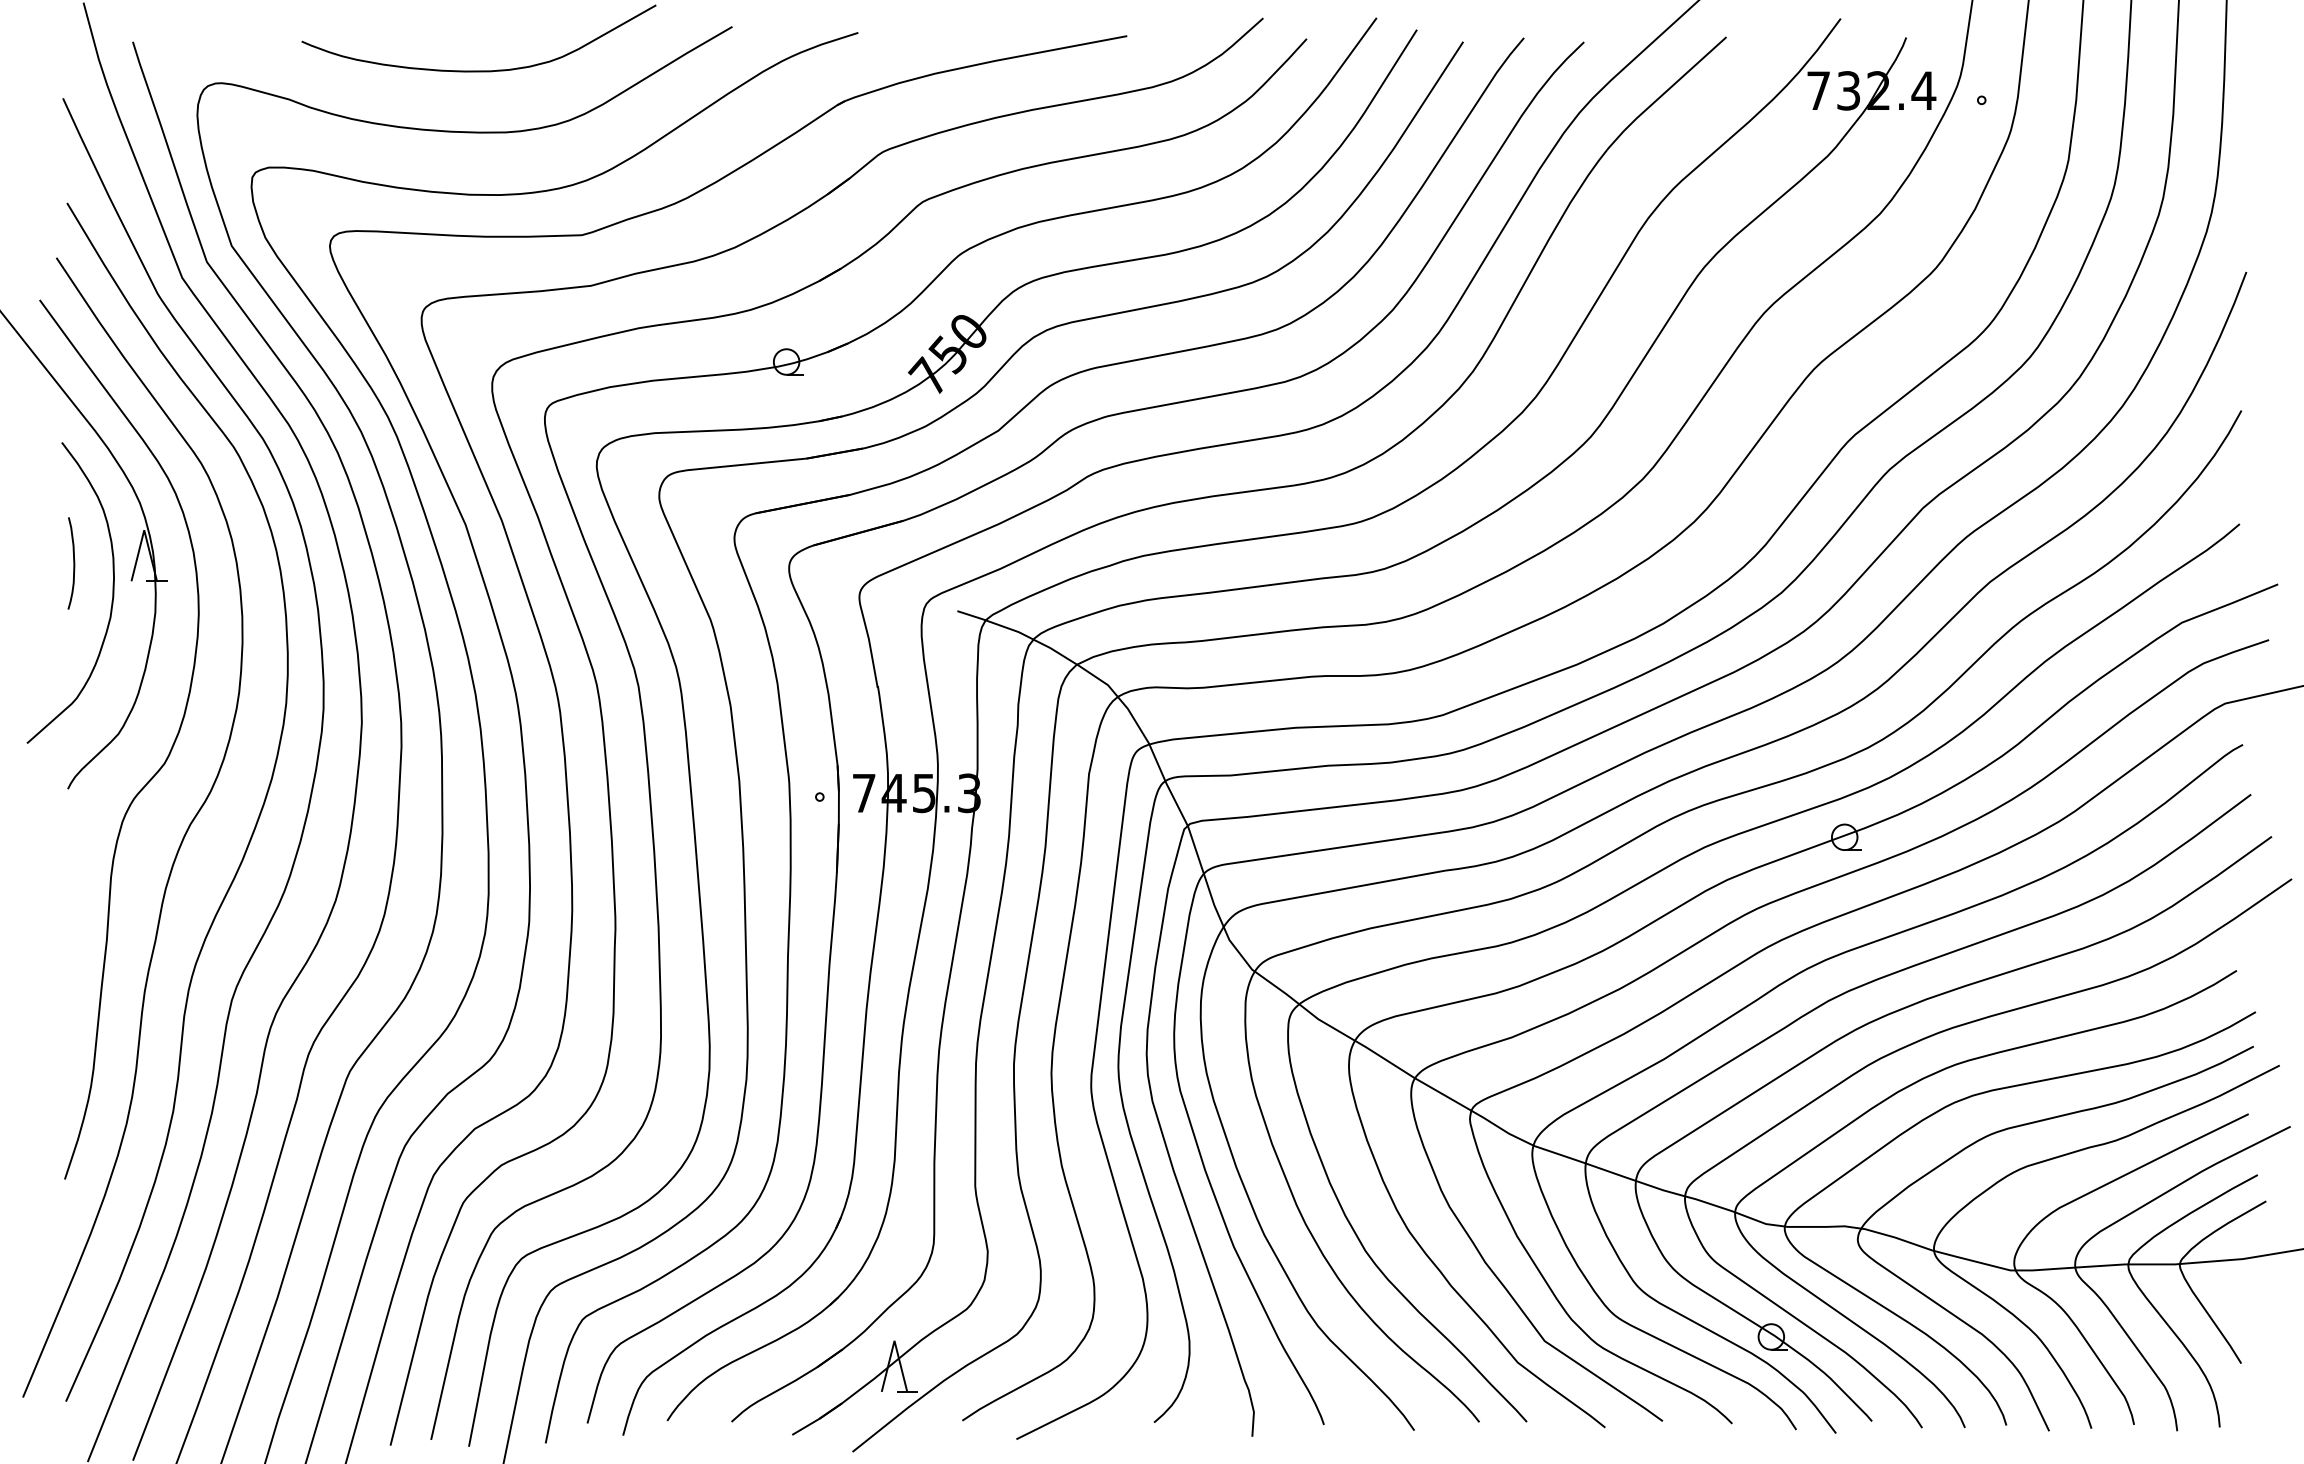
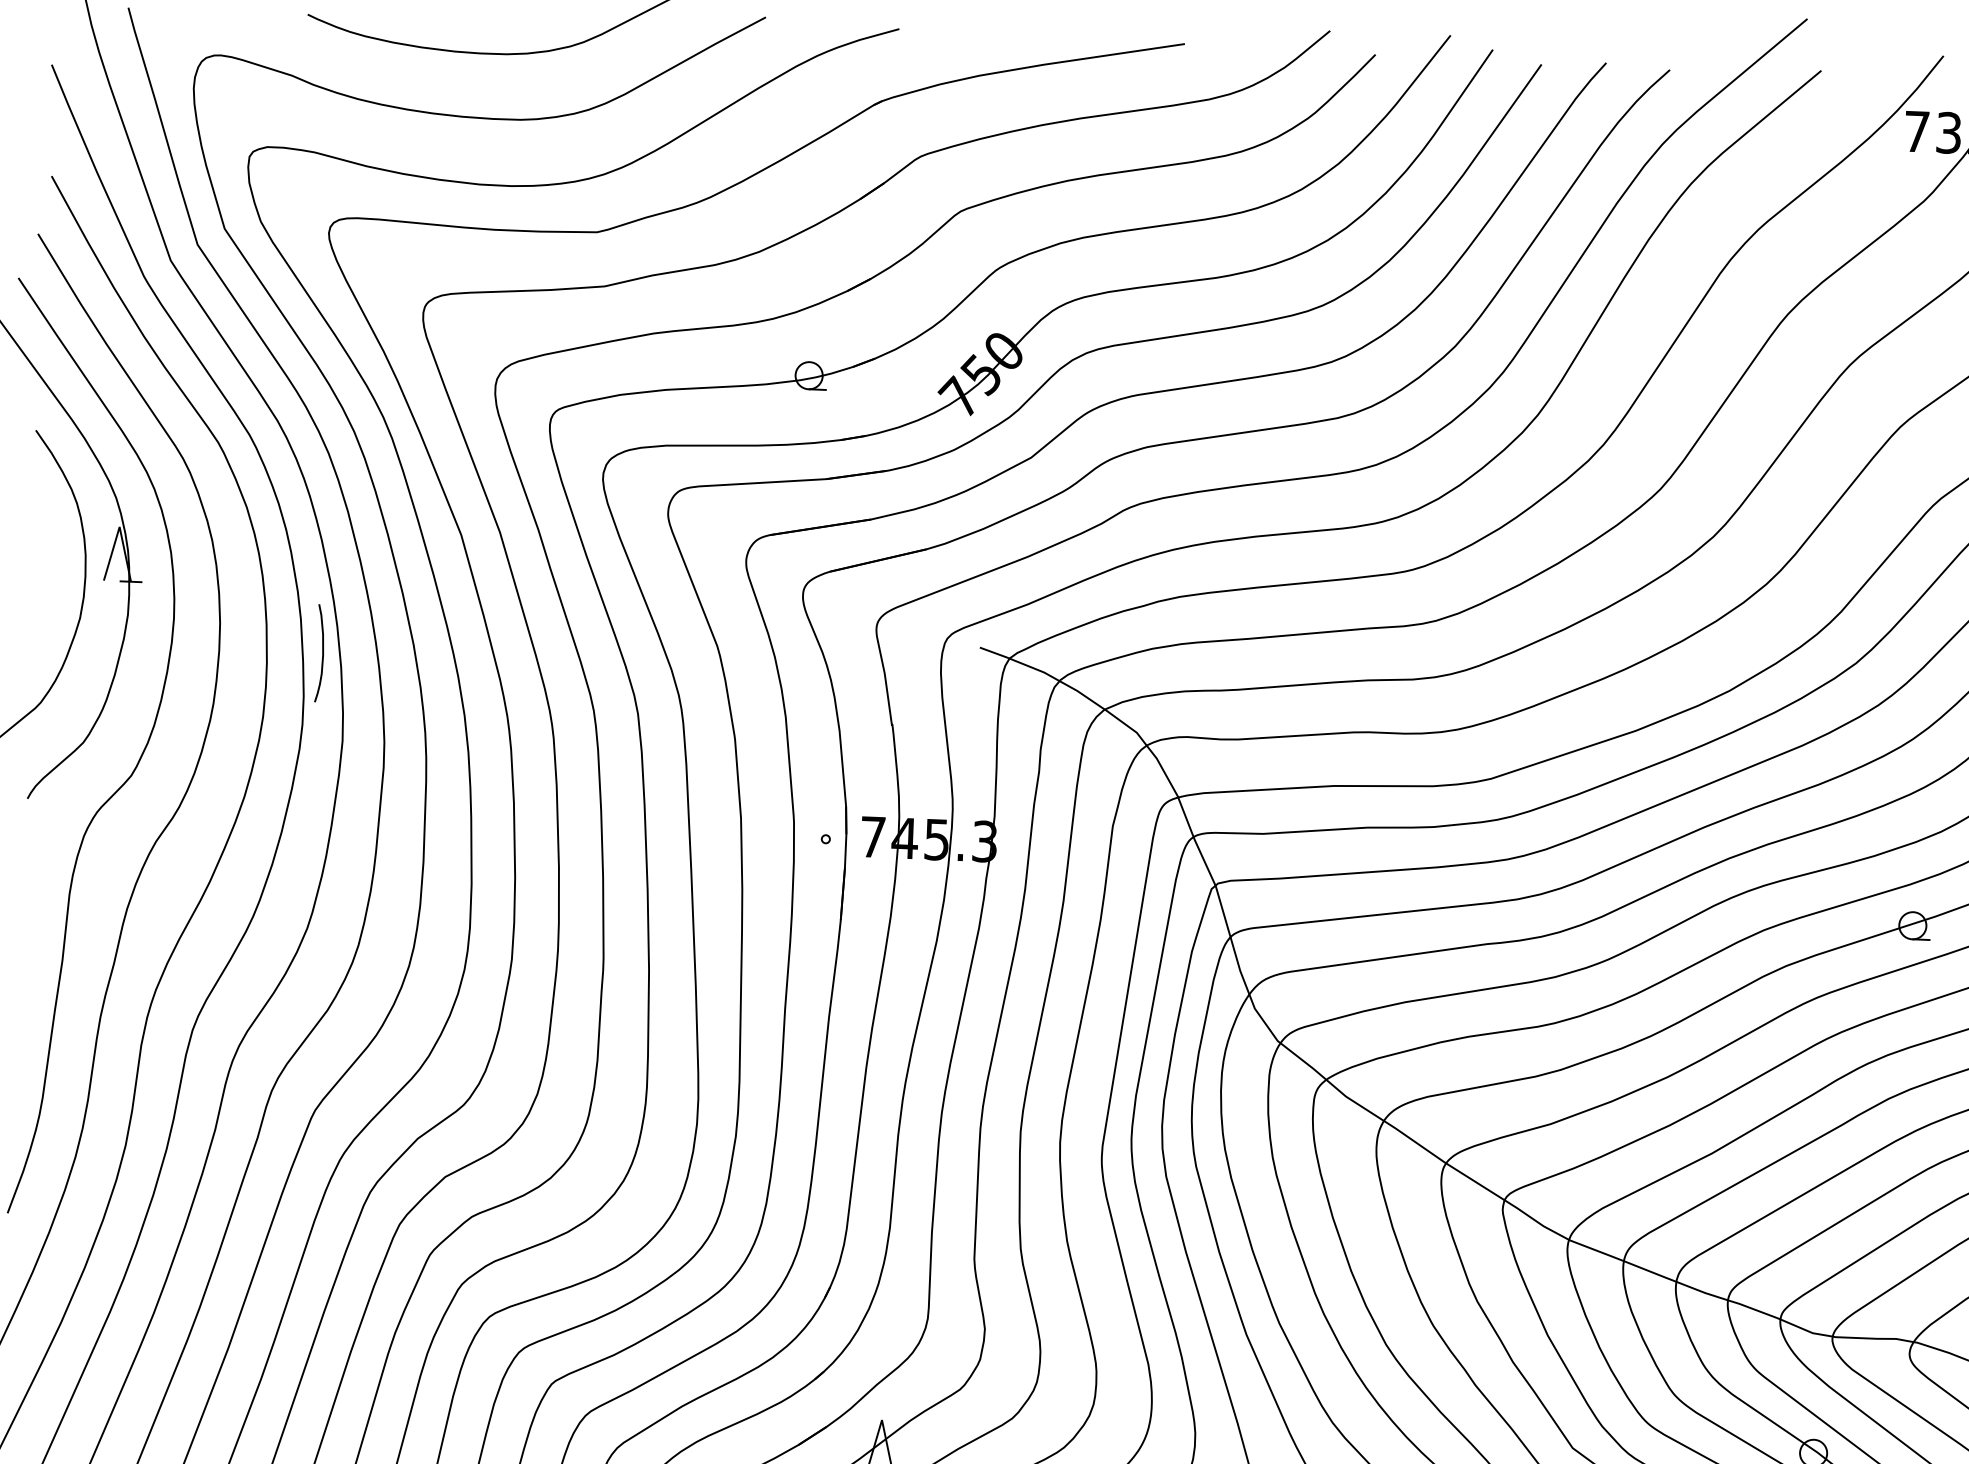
curve: (73, 563) -> (322, 653), moved

